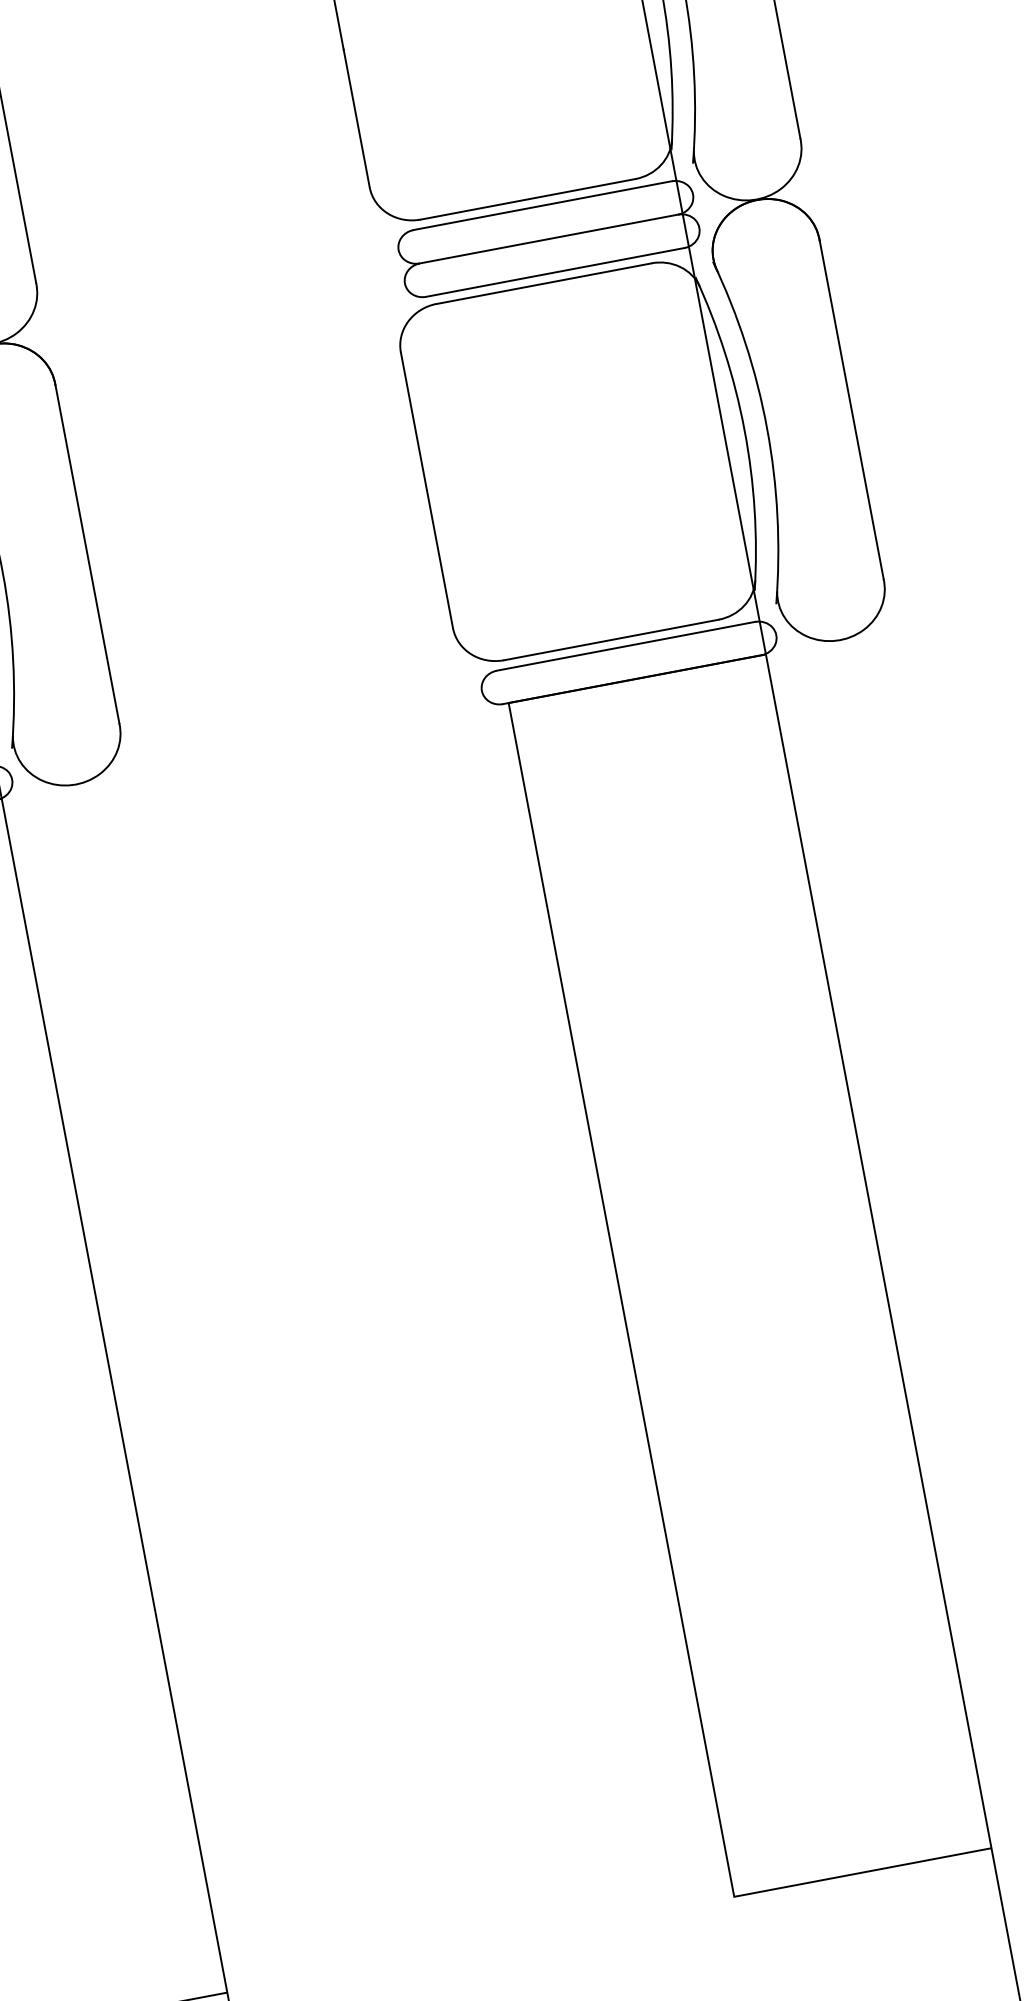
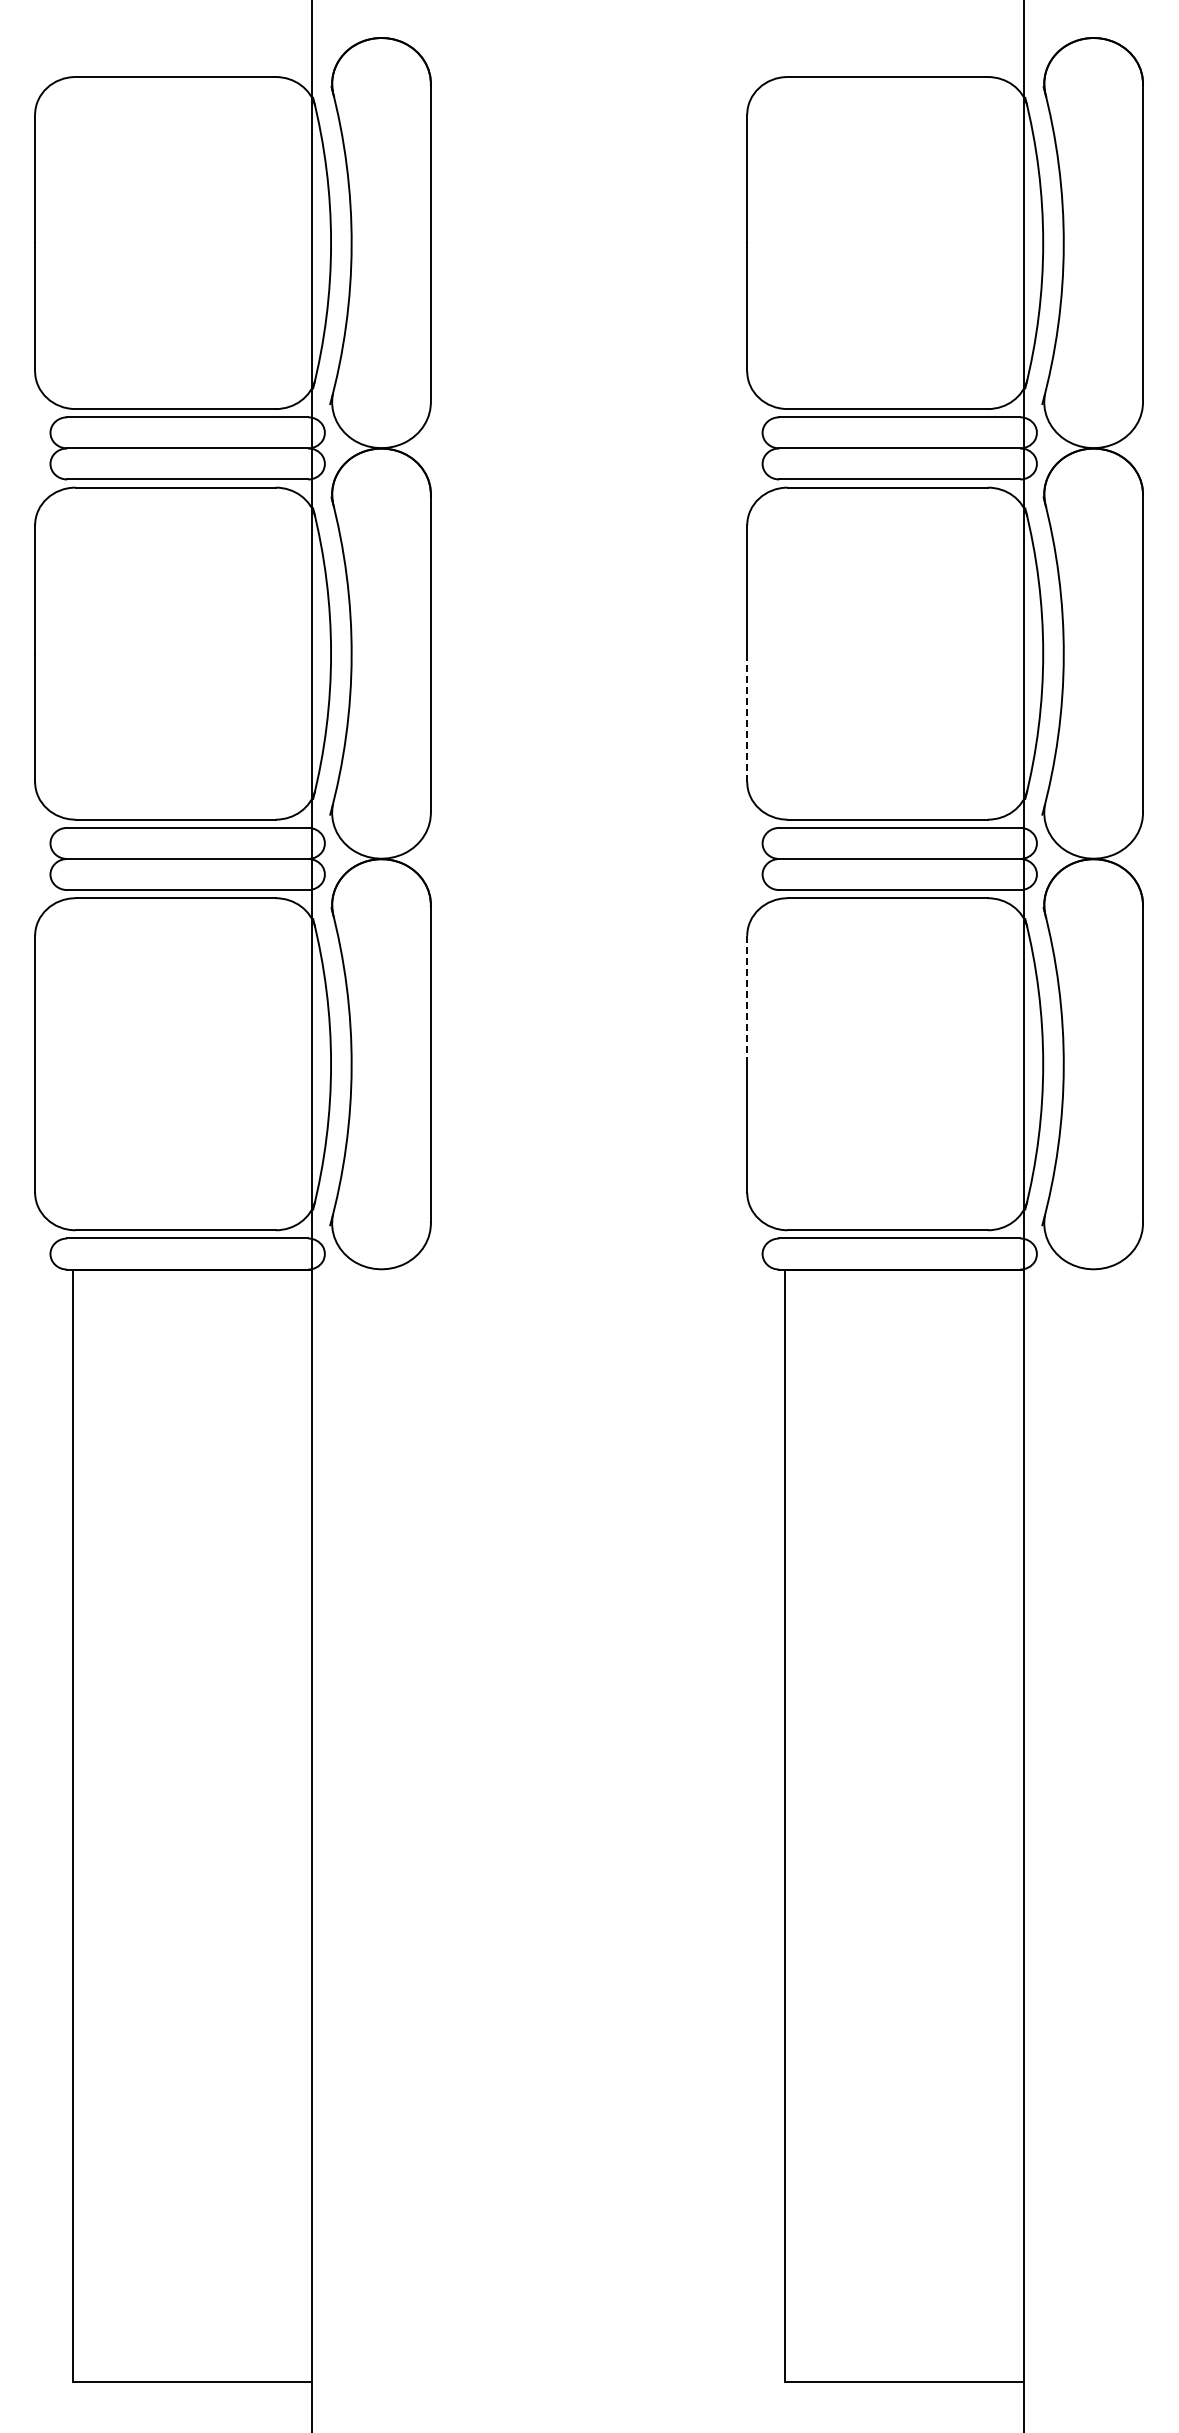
line: (357, 119) -> (747, 718), solid -> dashed
line: (414, 421) -> (747, 1000), solid -> dashed

